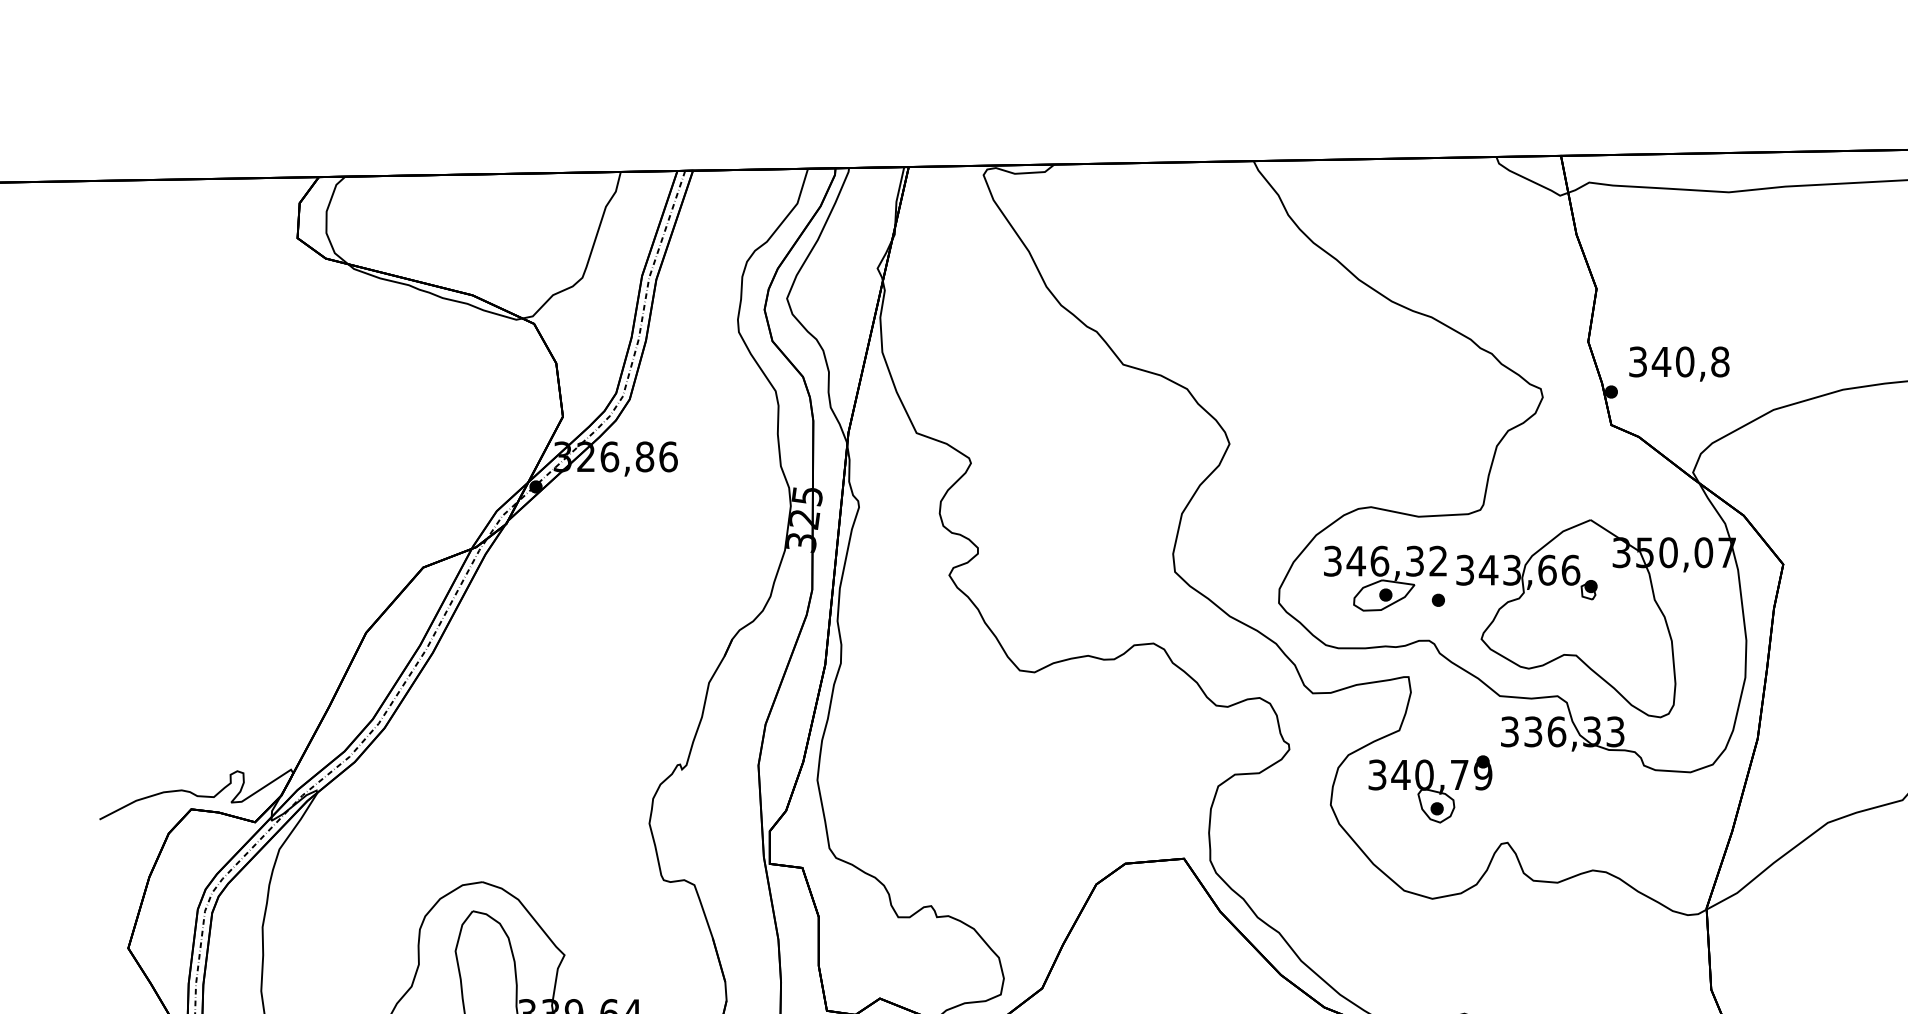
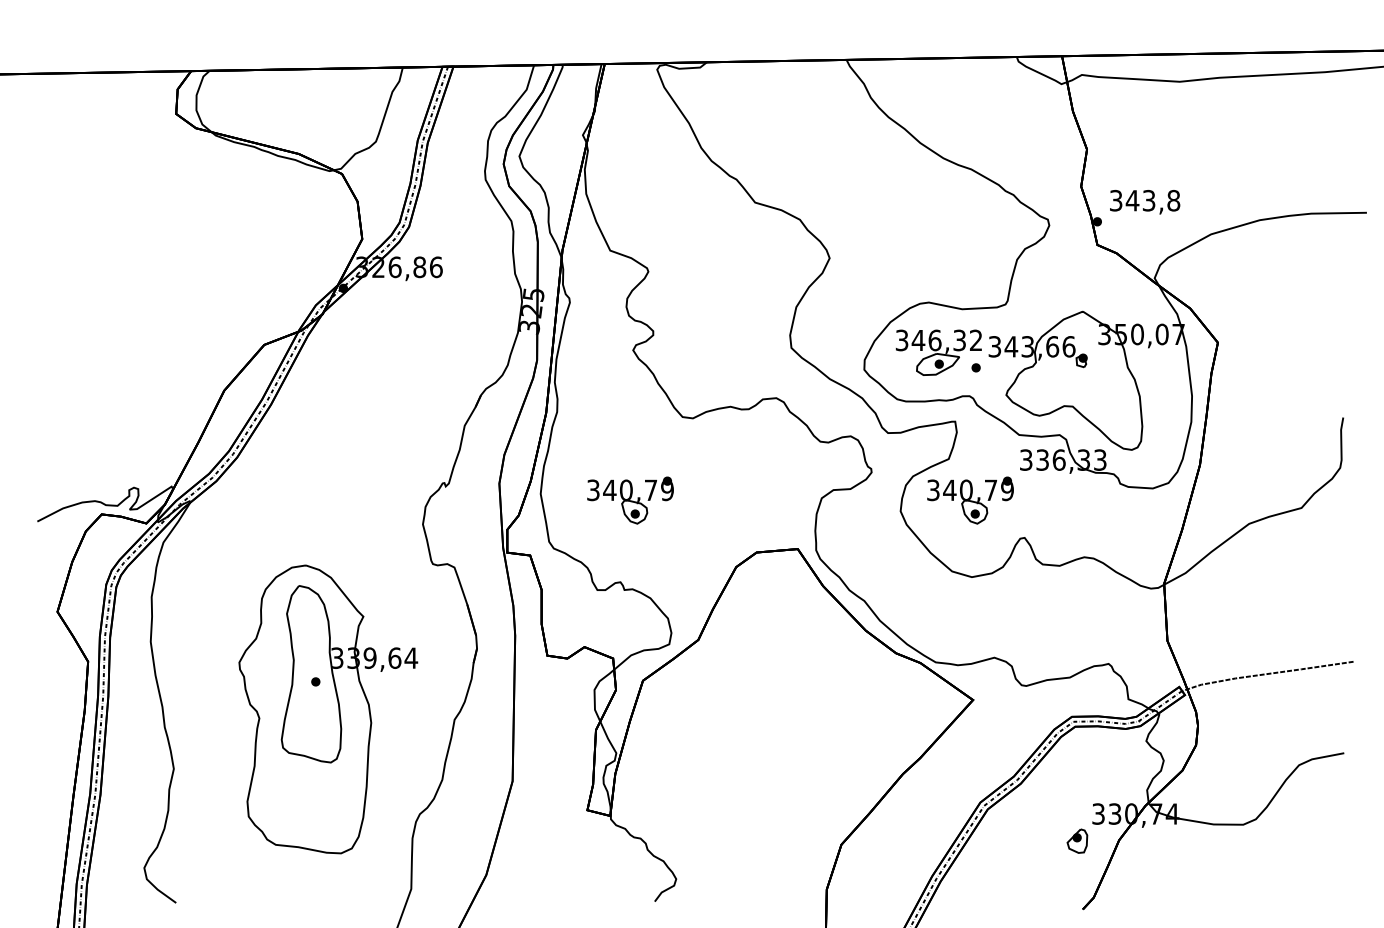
text: (1684, 361) -> (1148, 200), 340,8 -> 343,8
part: (945, 789) -> (630, 500), added

